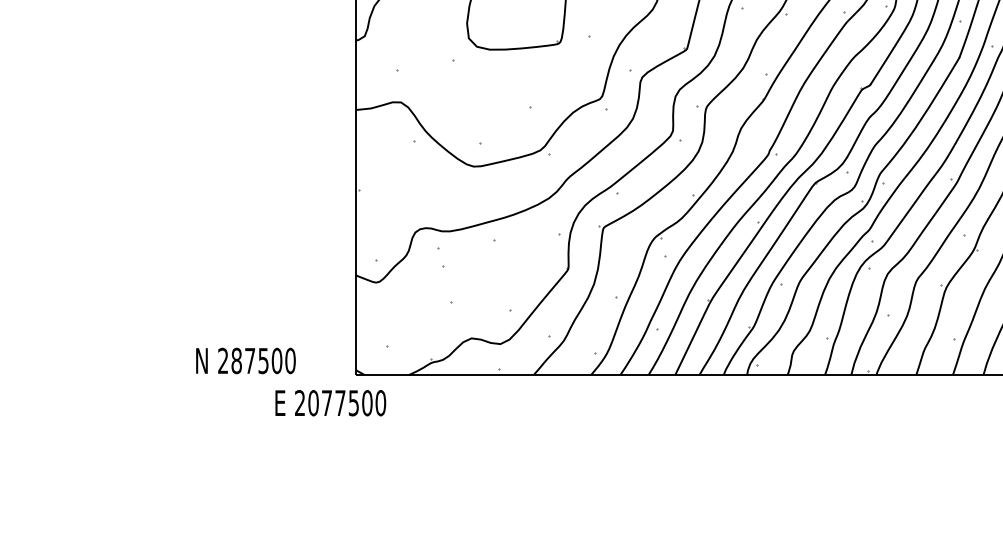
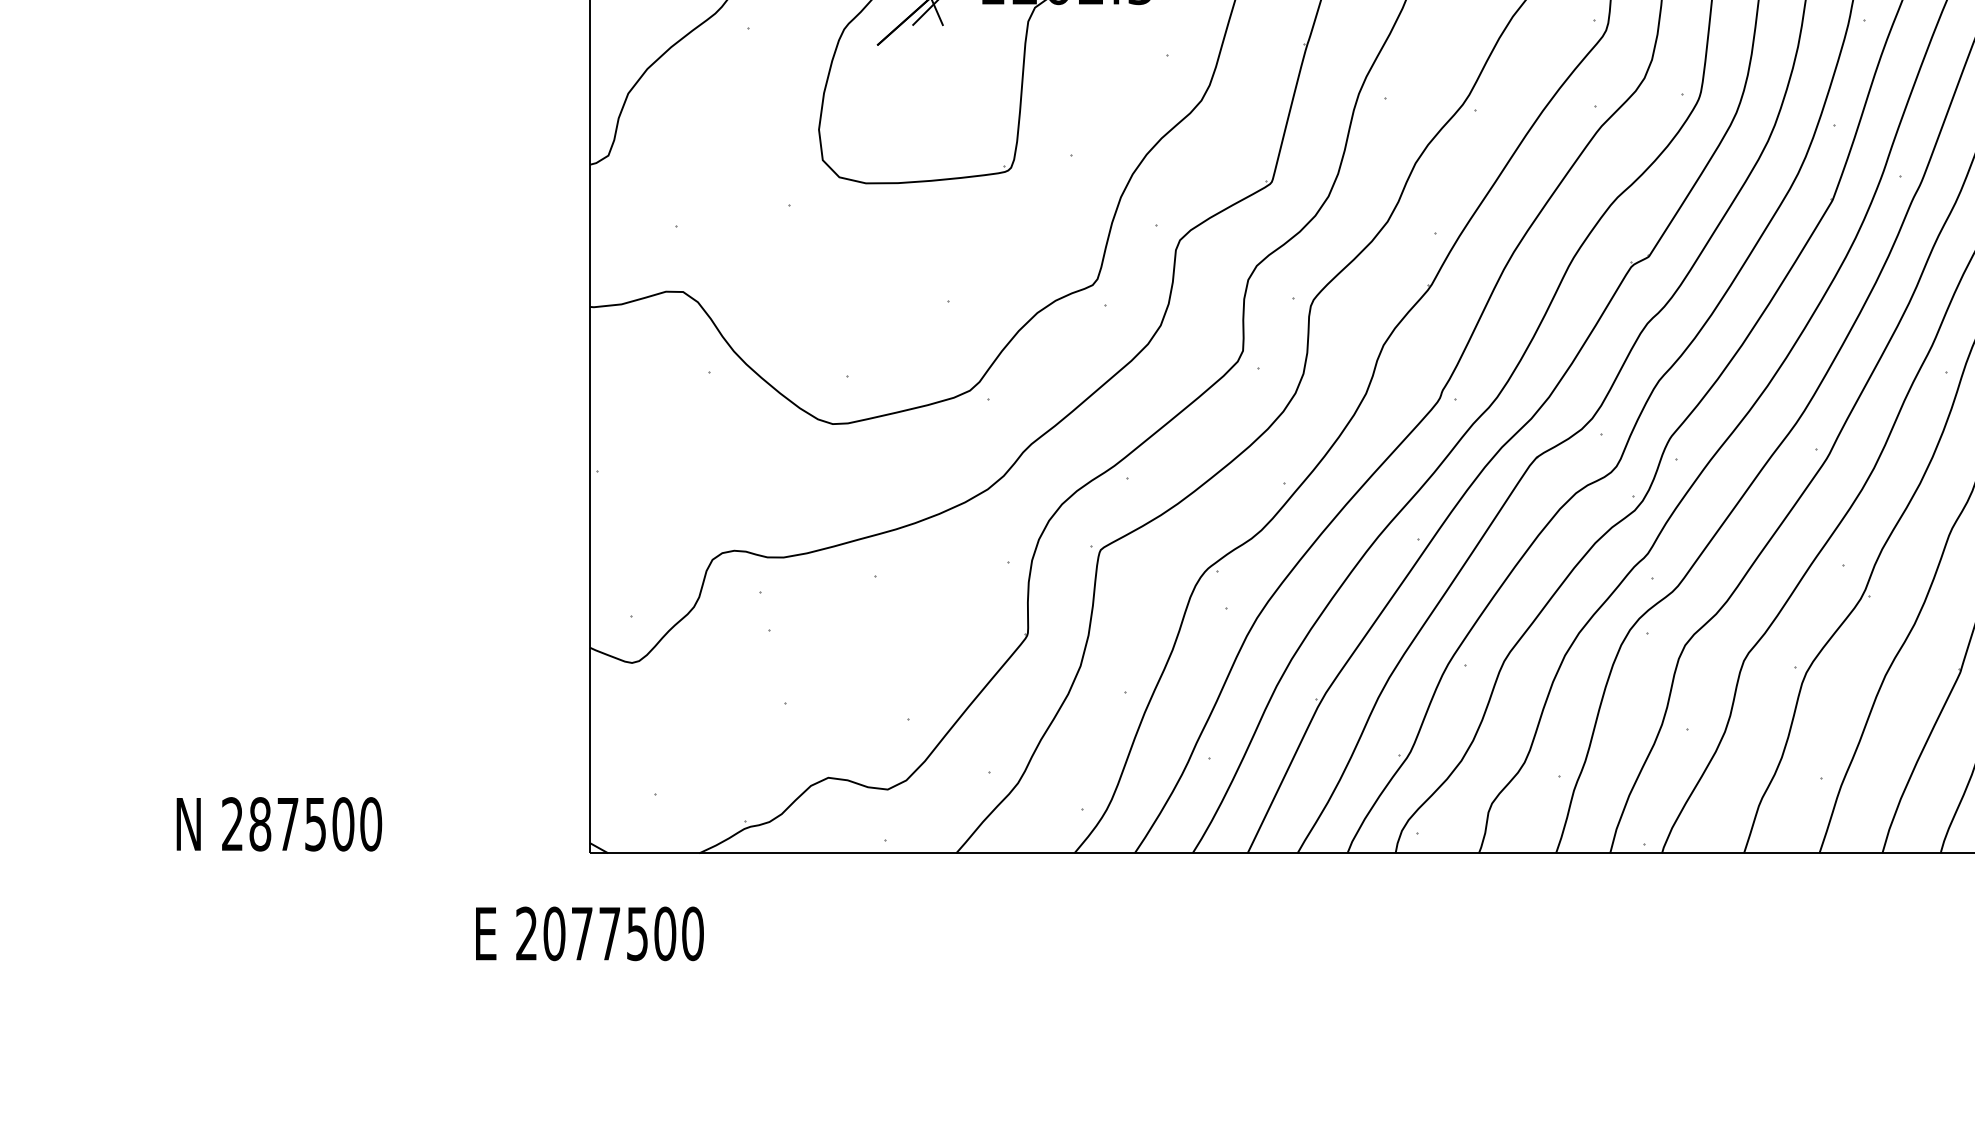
text: (245, 360) -> (278, 823), moved
text: (330, 403) -> (589, 934), moved

